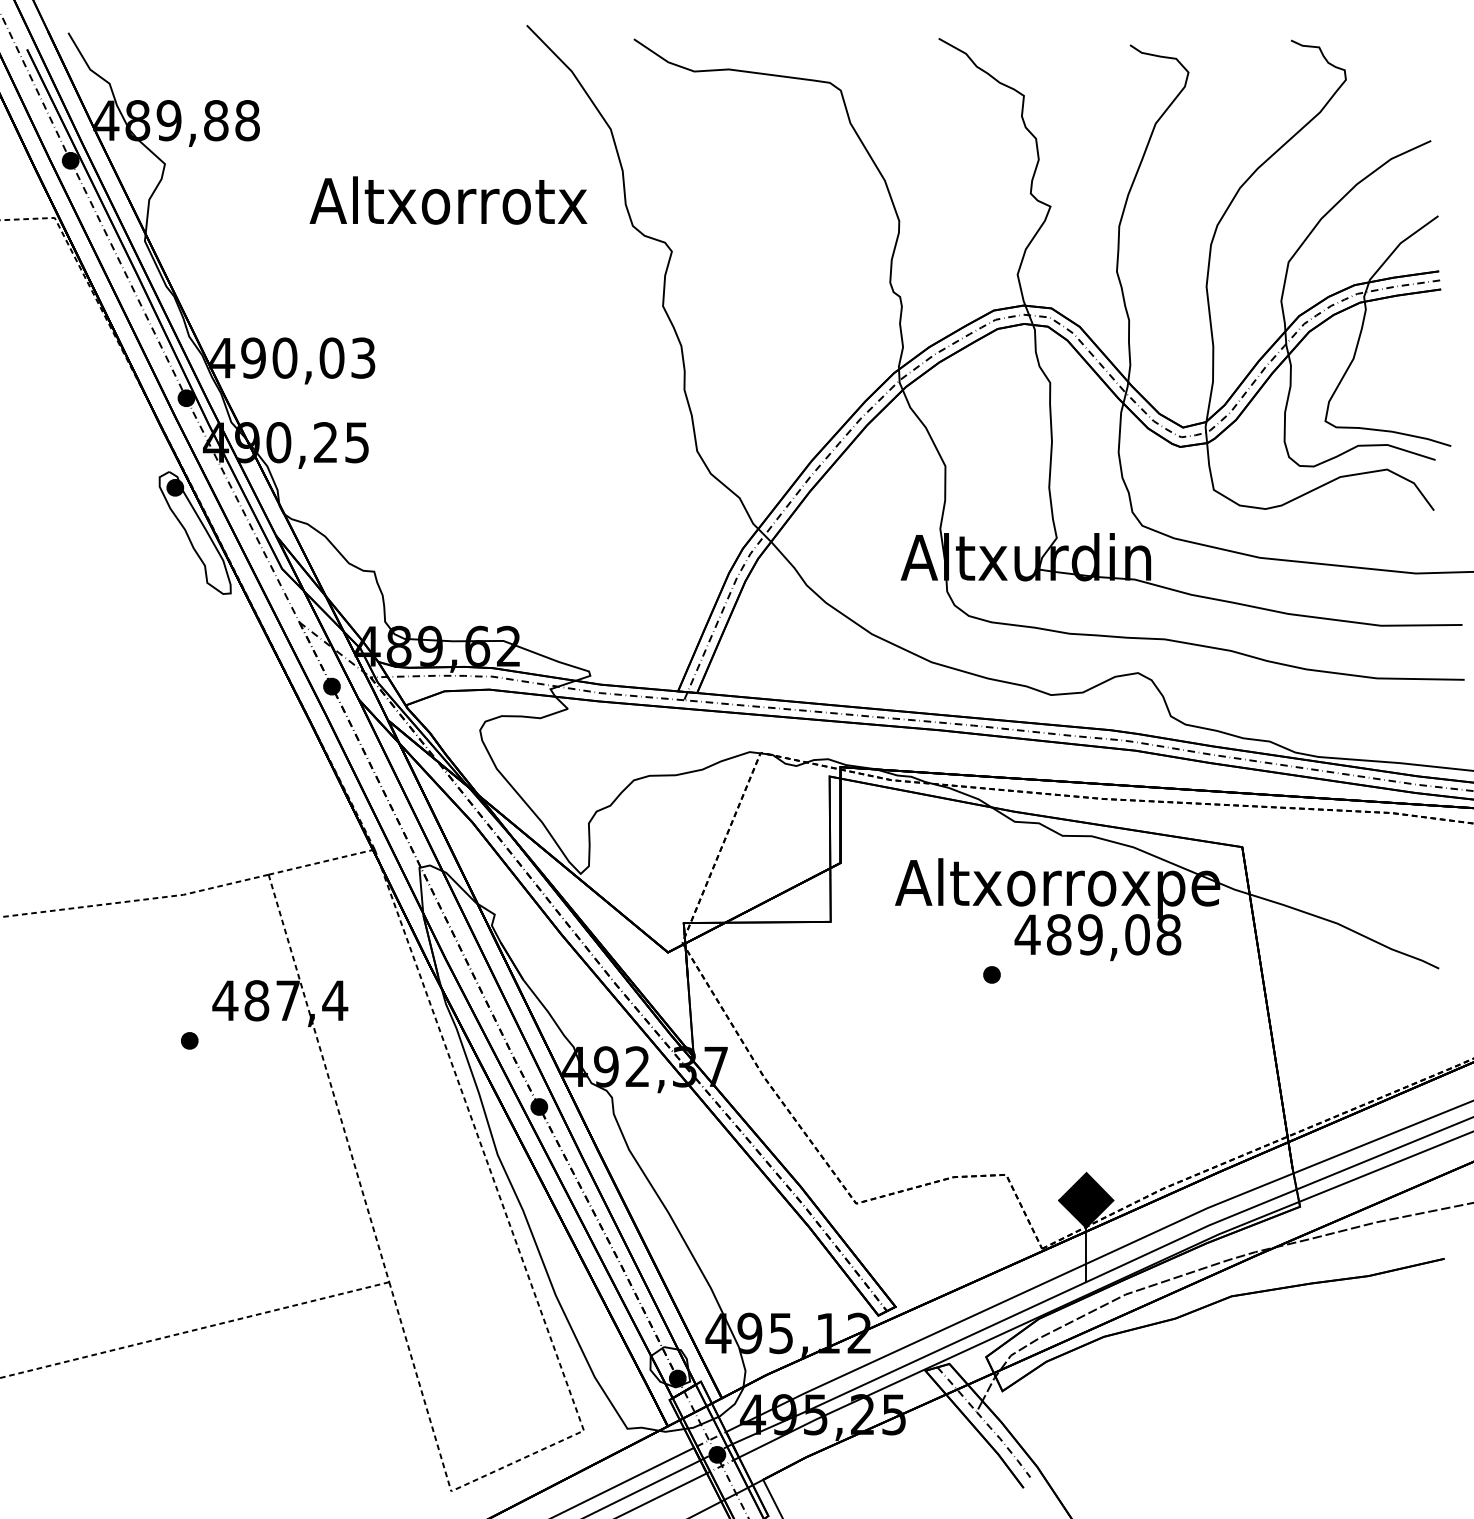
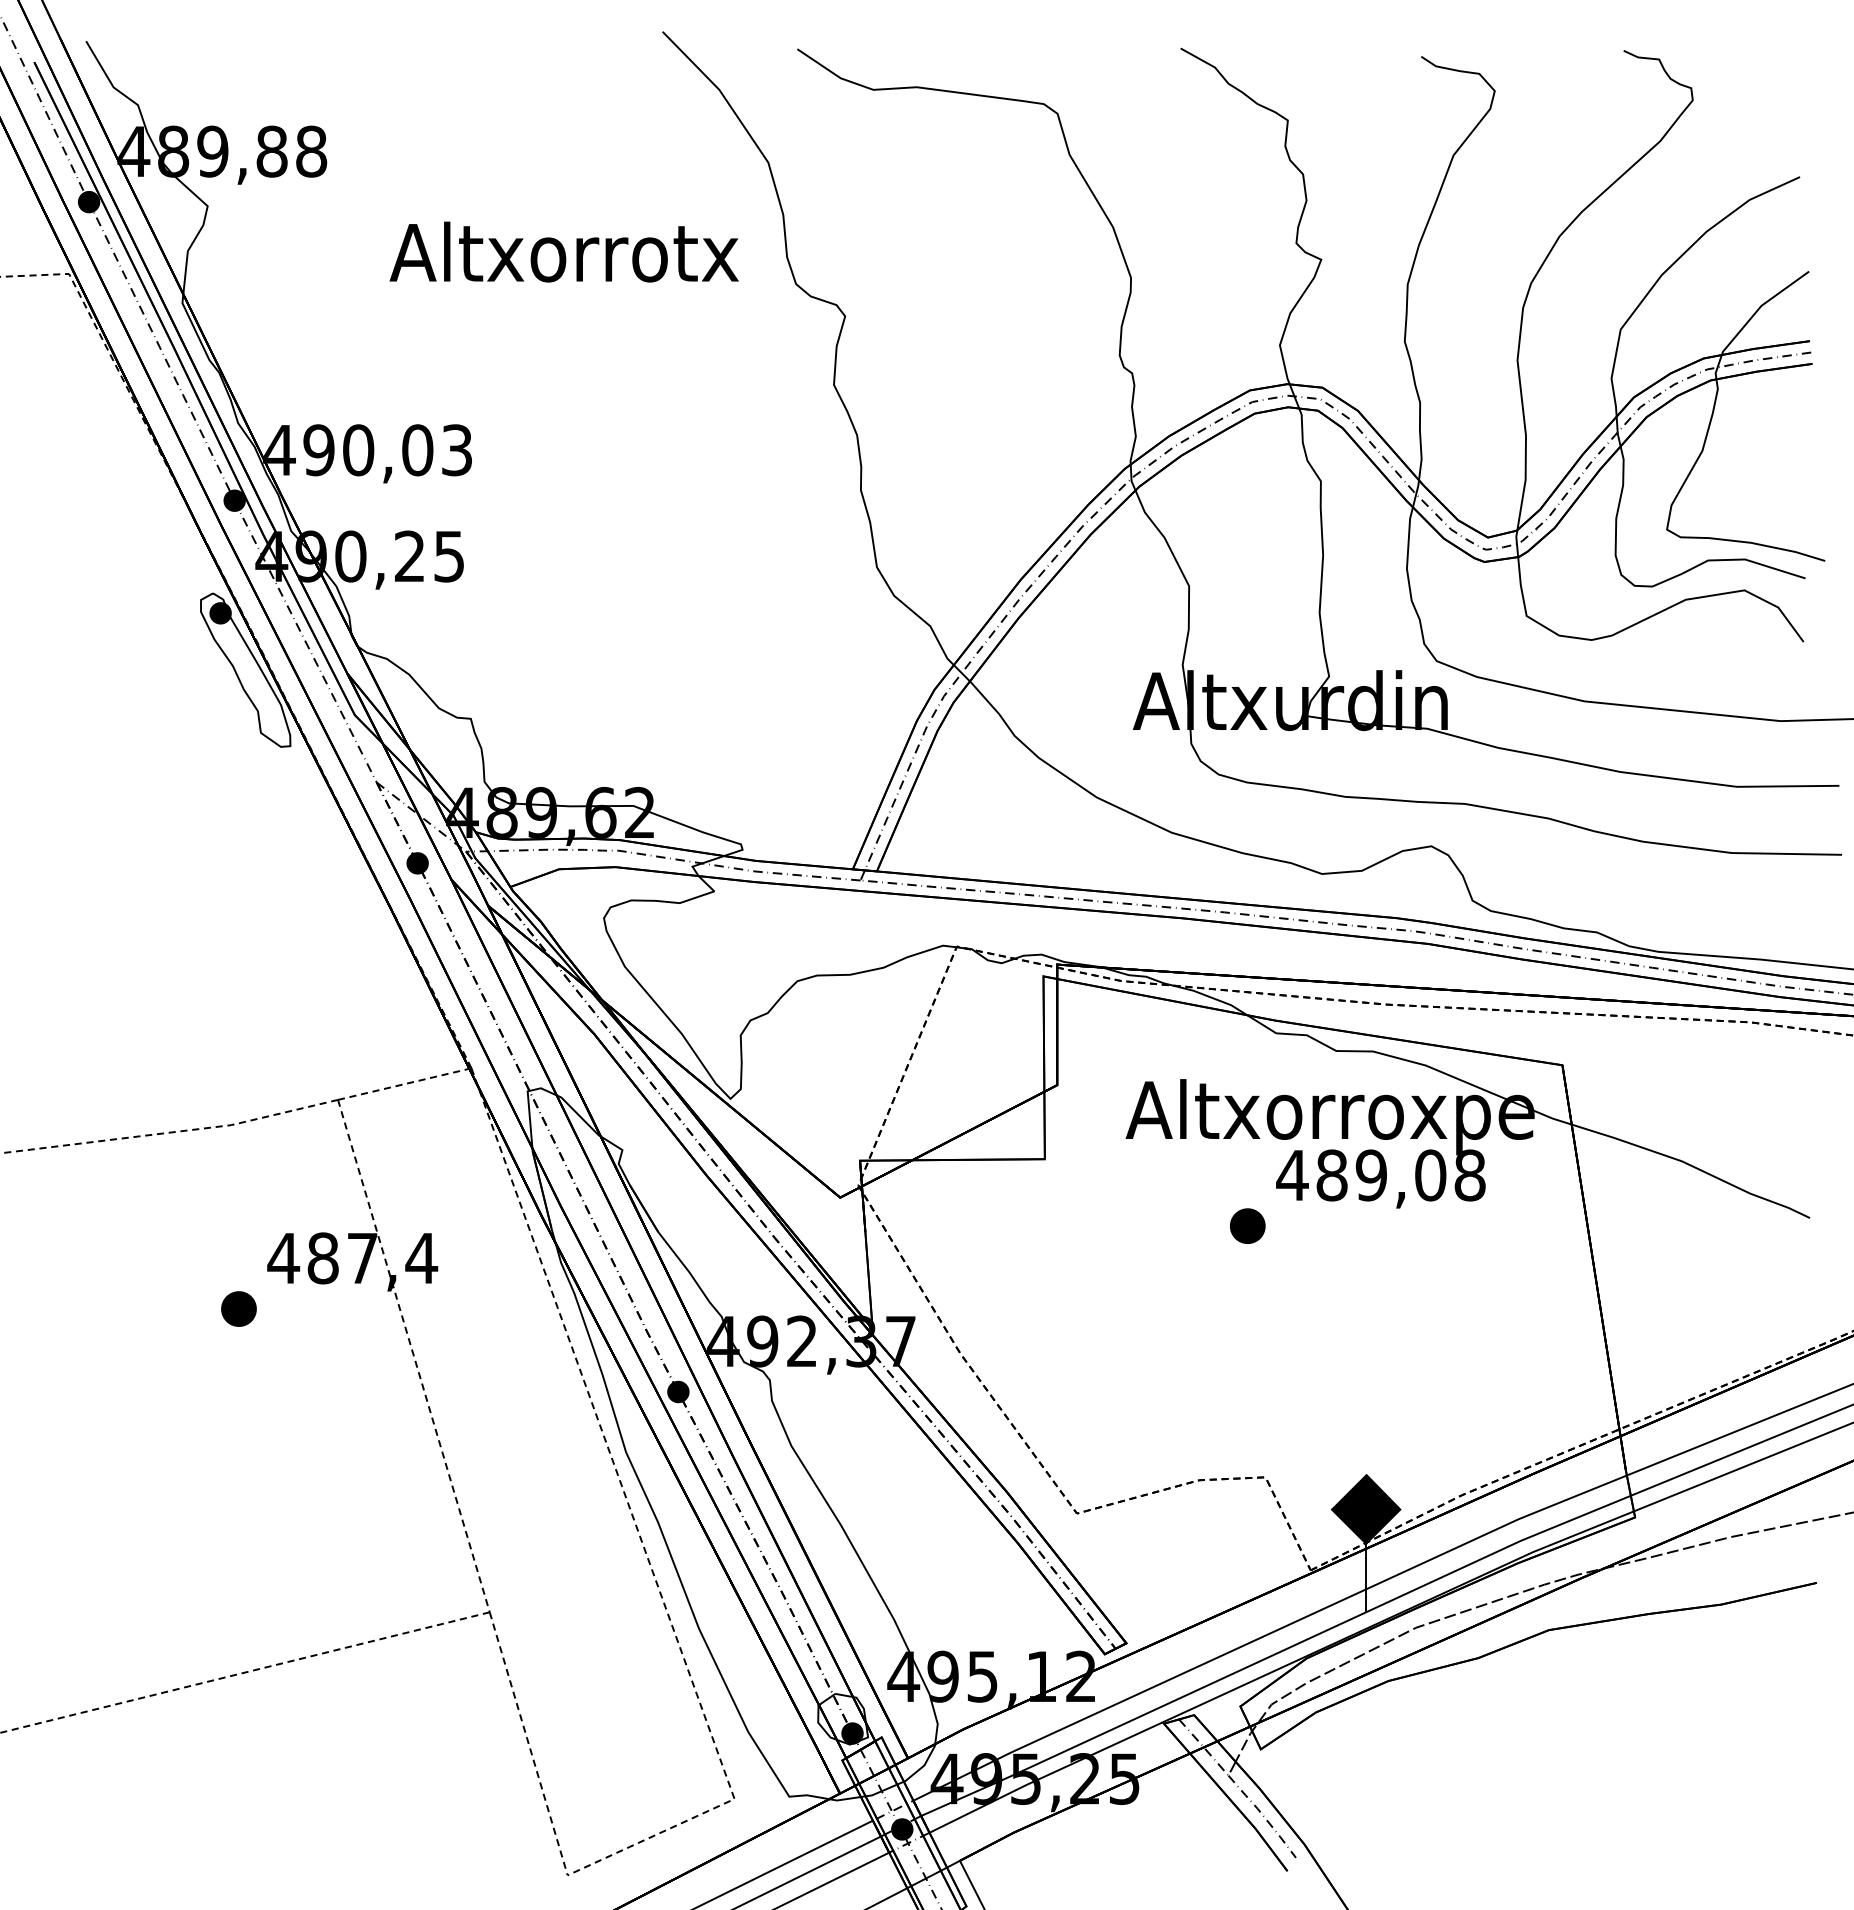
part: (991, 974) -> (1247, 1225), size x1.6
part: (189, 1040) -> (238, 1308), size x1.6

